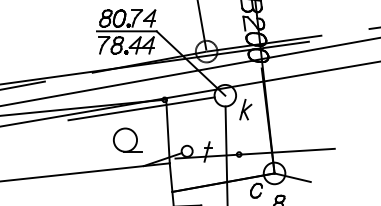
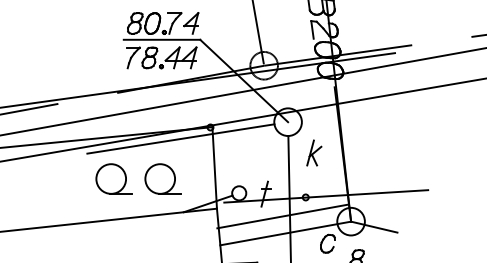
part: (245, 109) -> (314, 152), moved
part: (88, 139) -> (113, 178), added
line: (223, 182) -> (282, 216), moved

